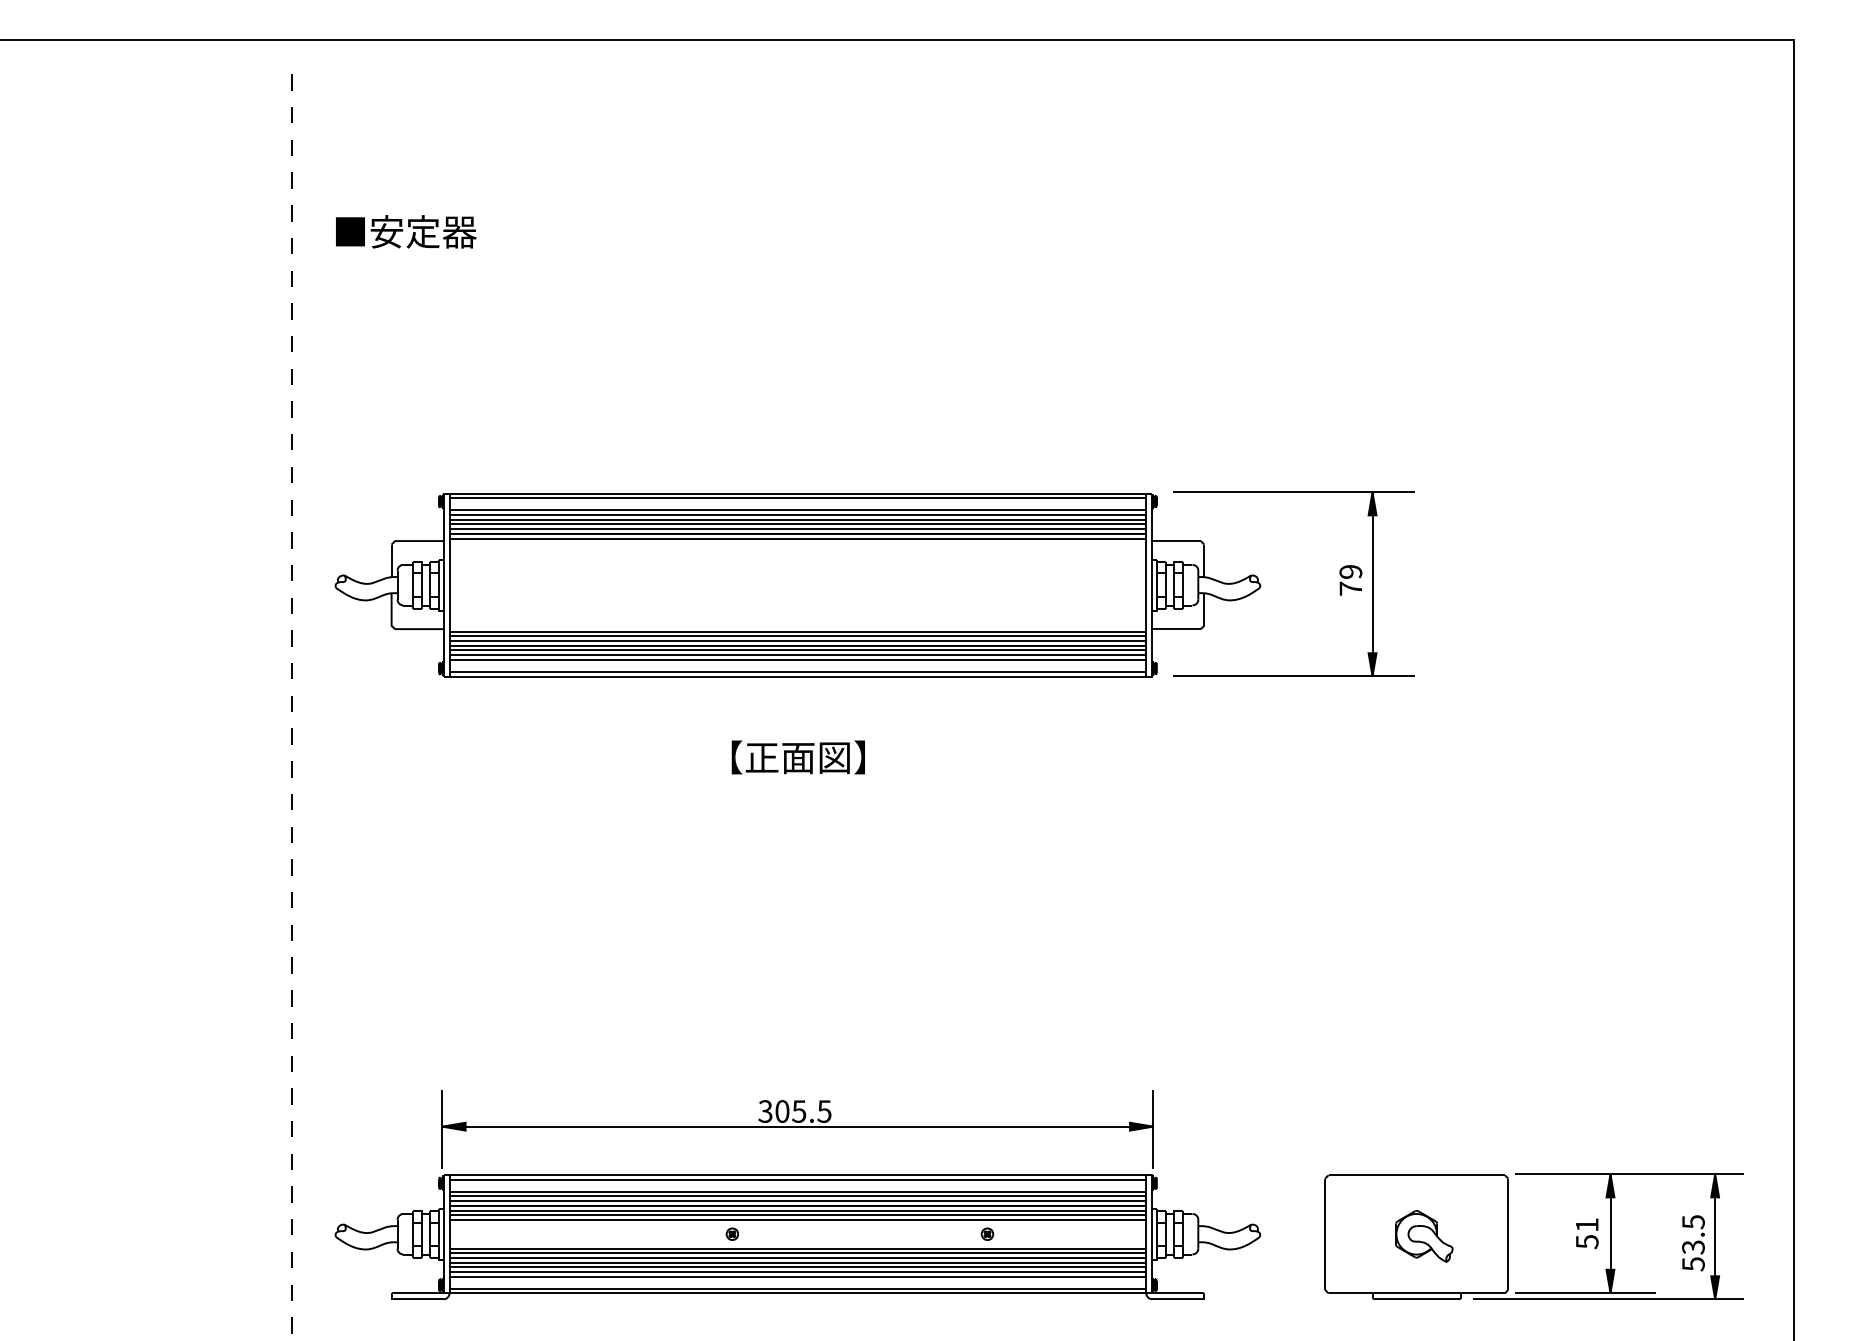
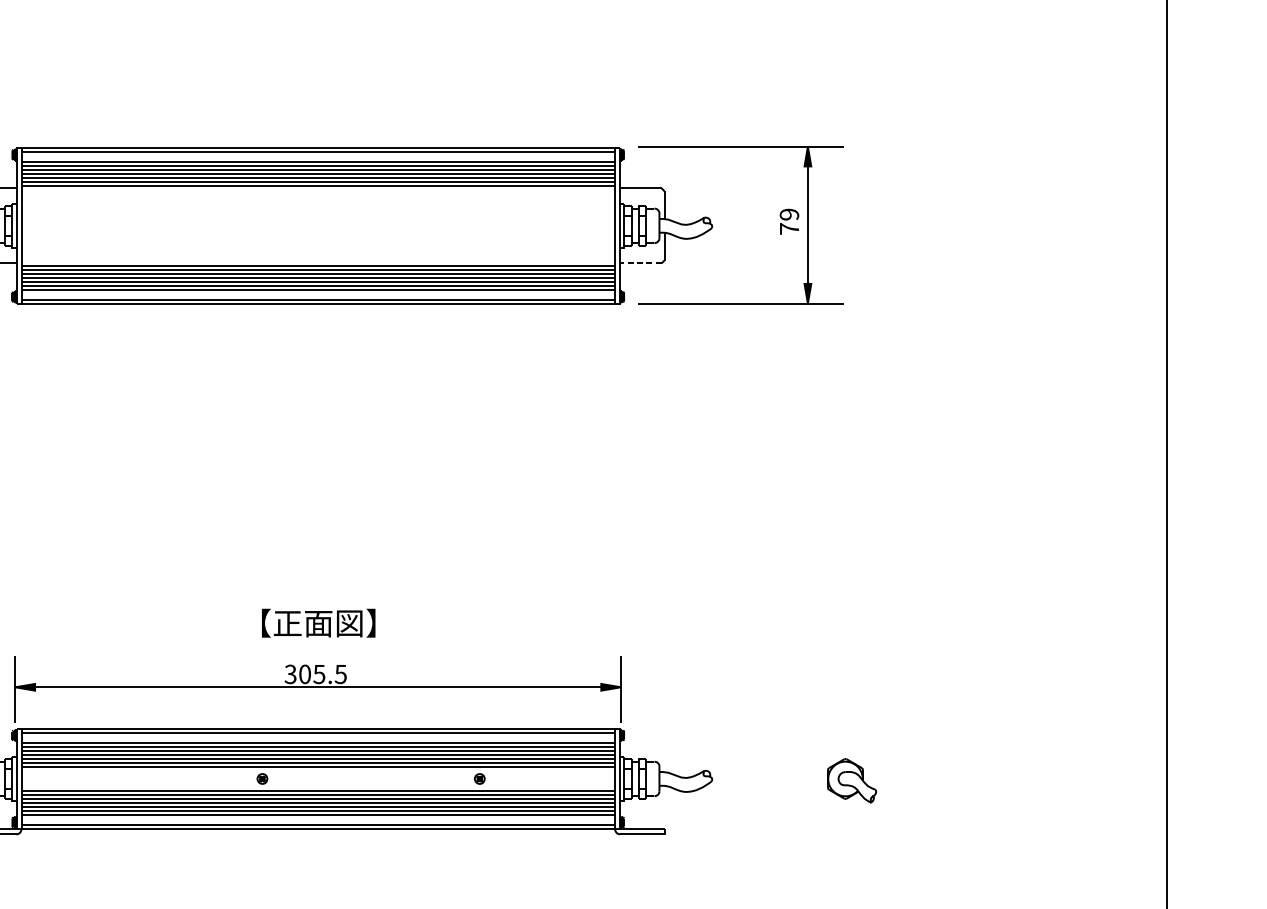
line: (1176, 629) -> (640, 263), solid -> dashed
text: (797, 757) -> (317, 623), moved
part: (1508, 1236) -> (923, 780), removed

